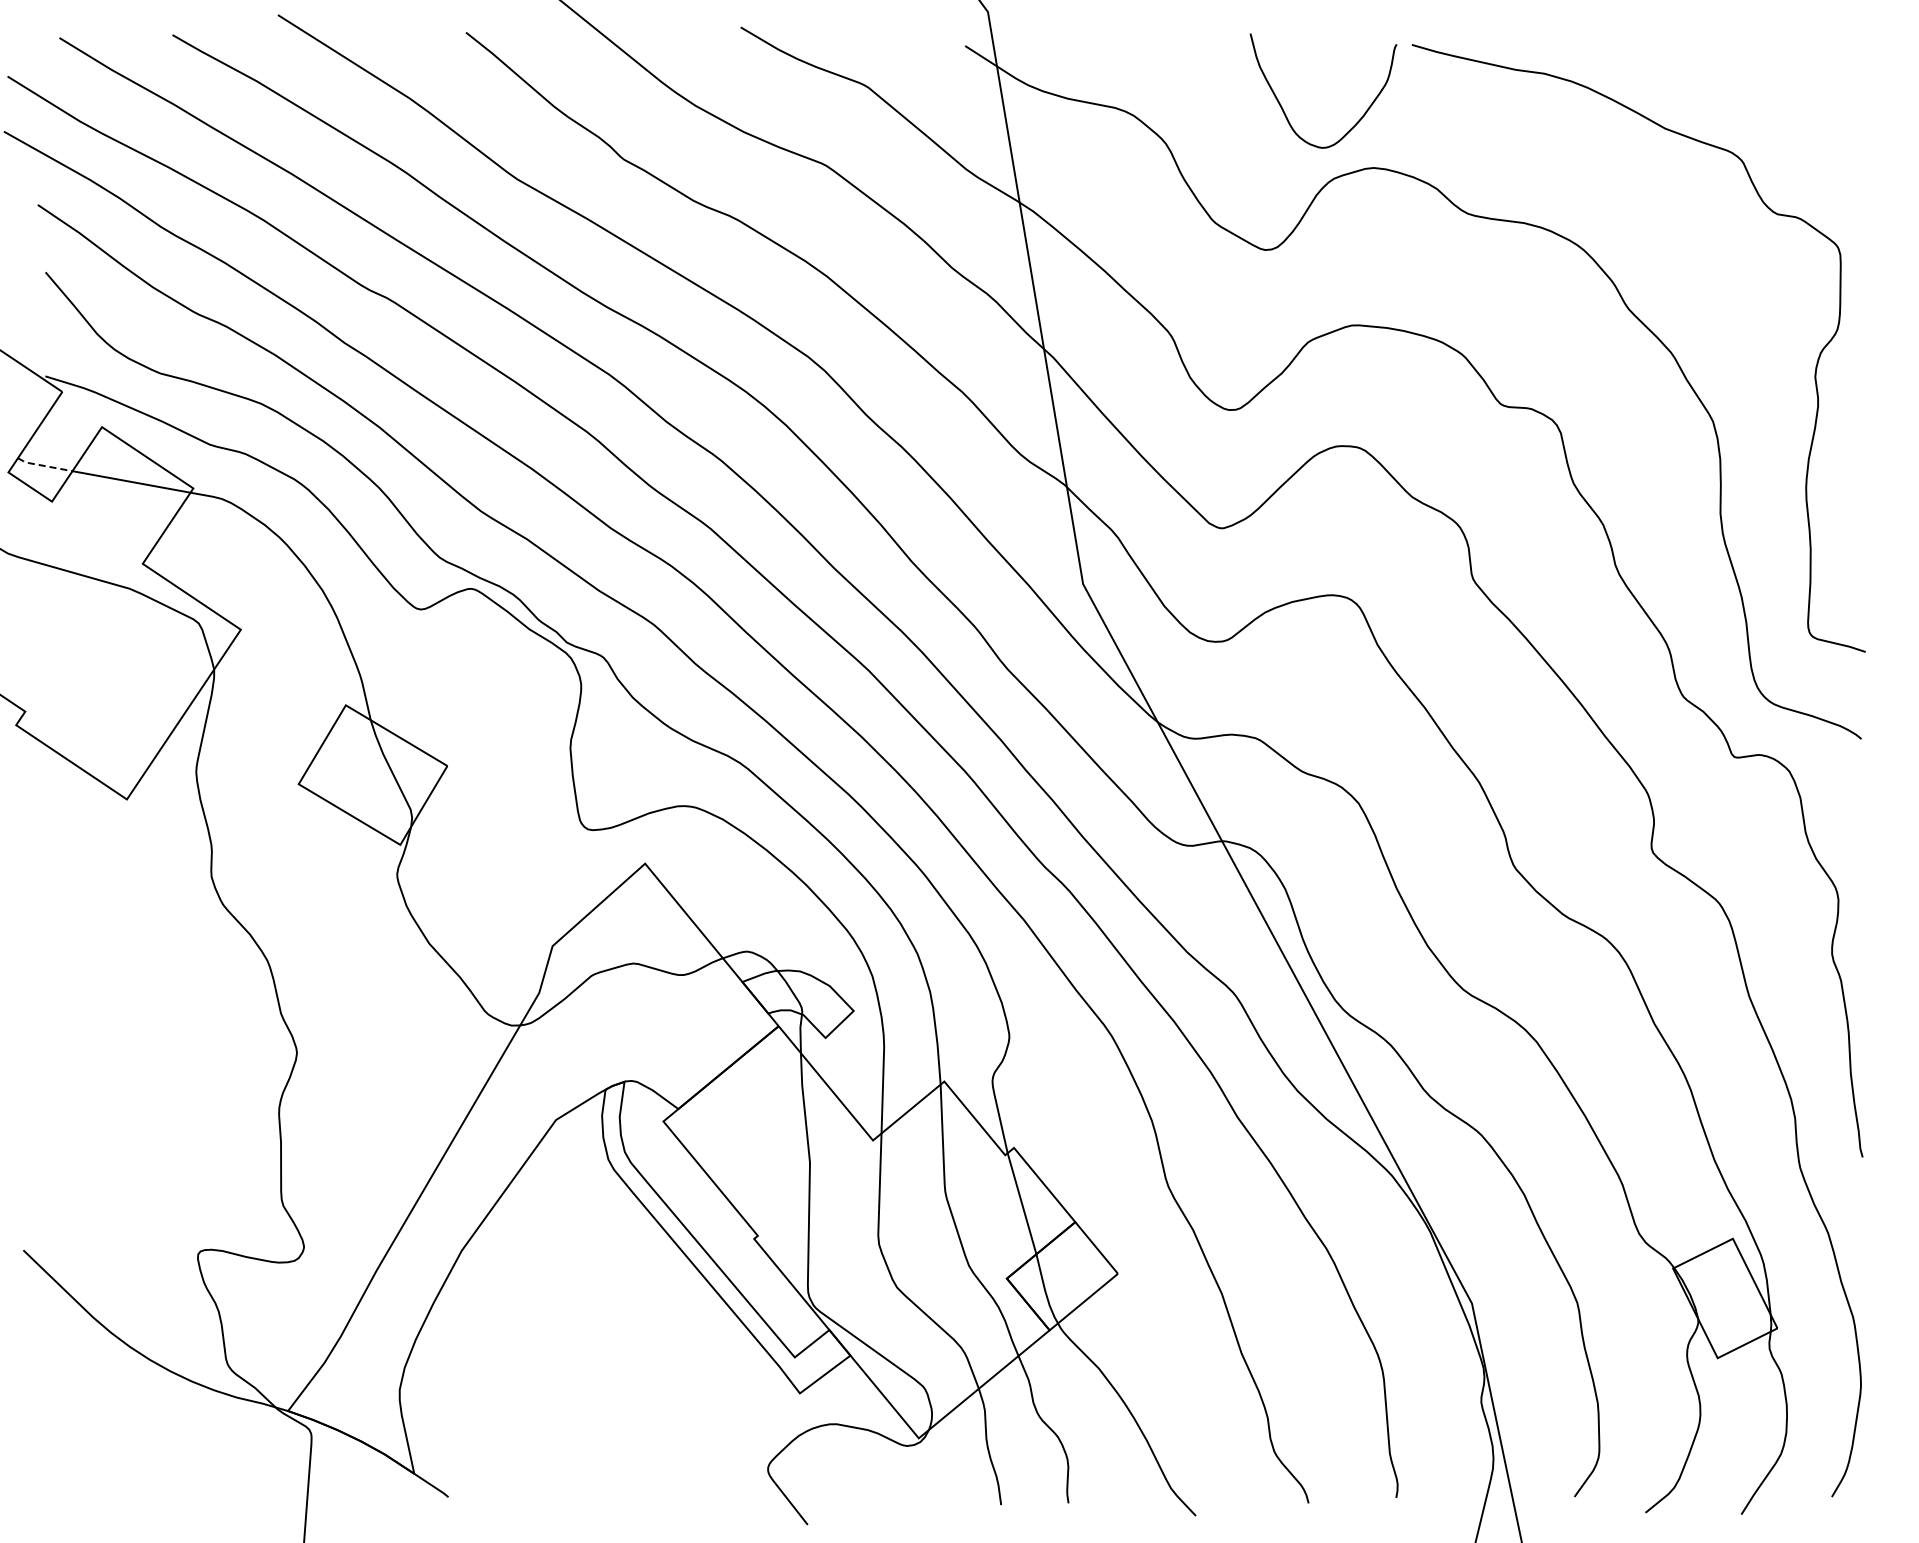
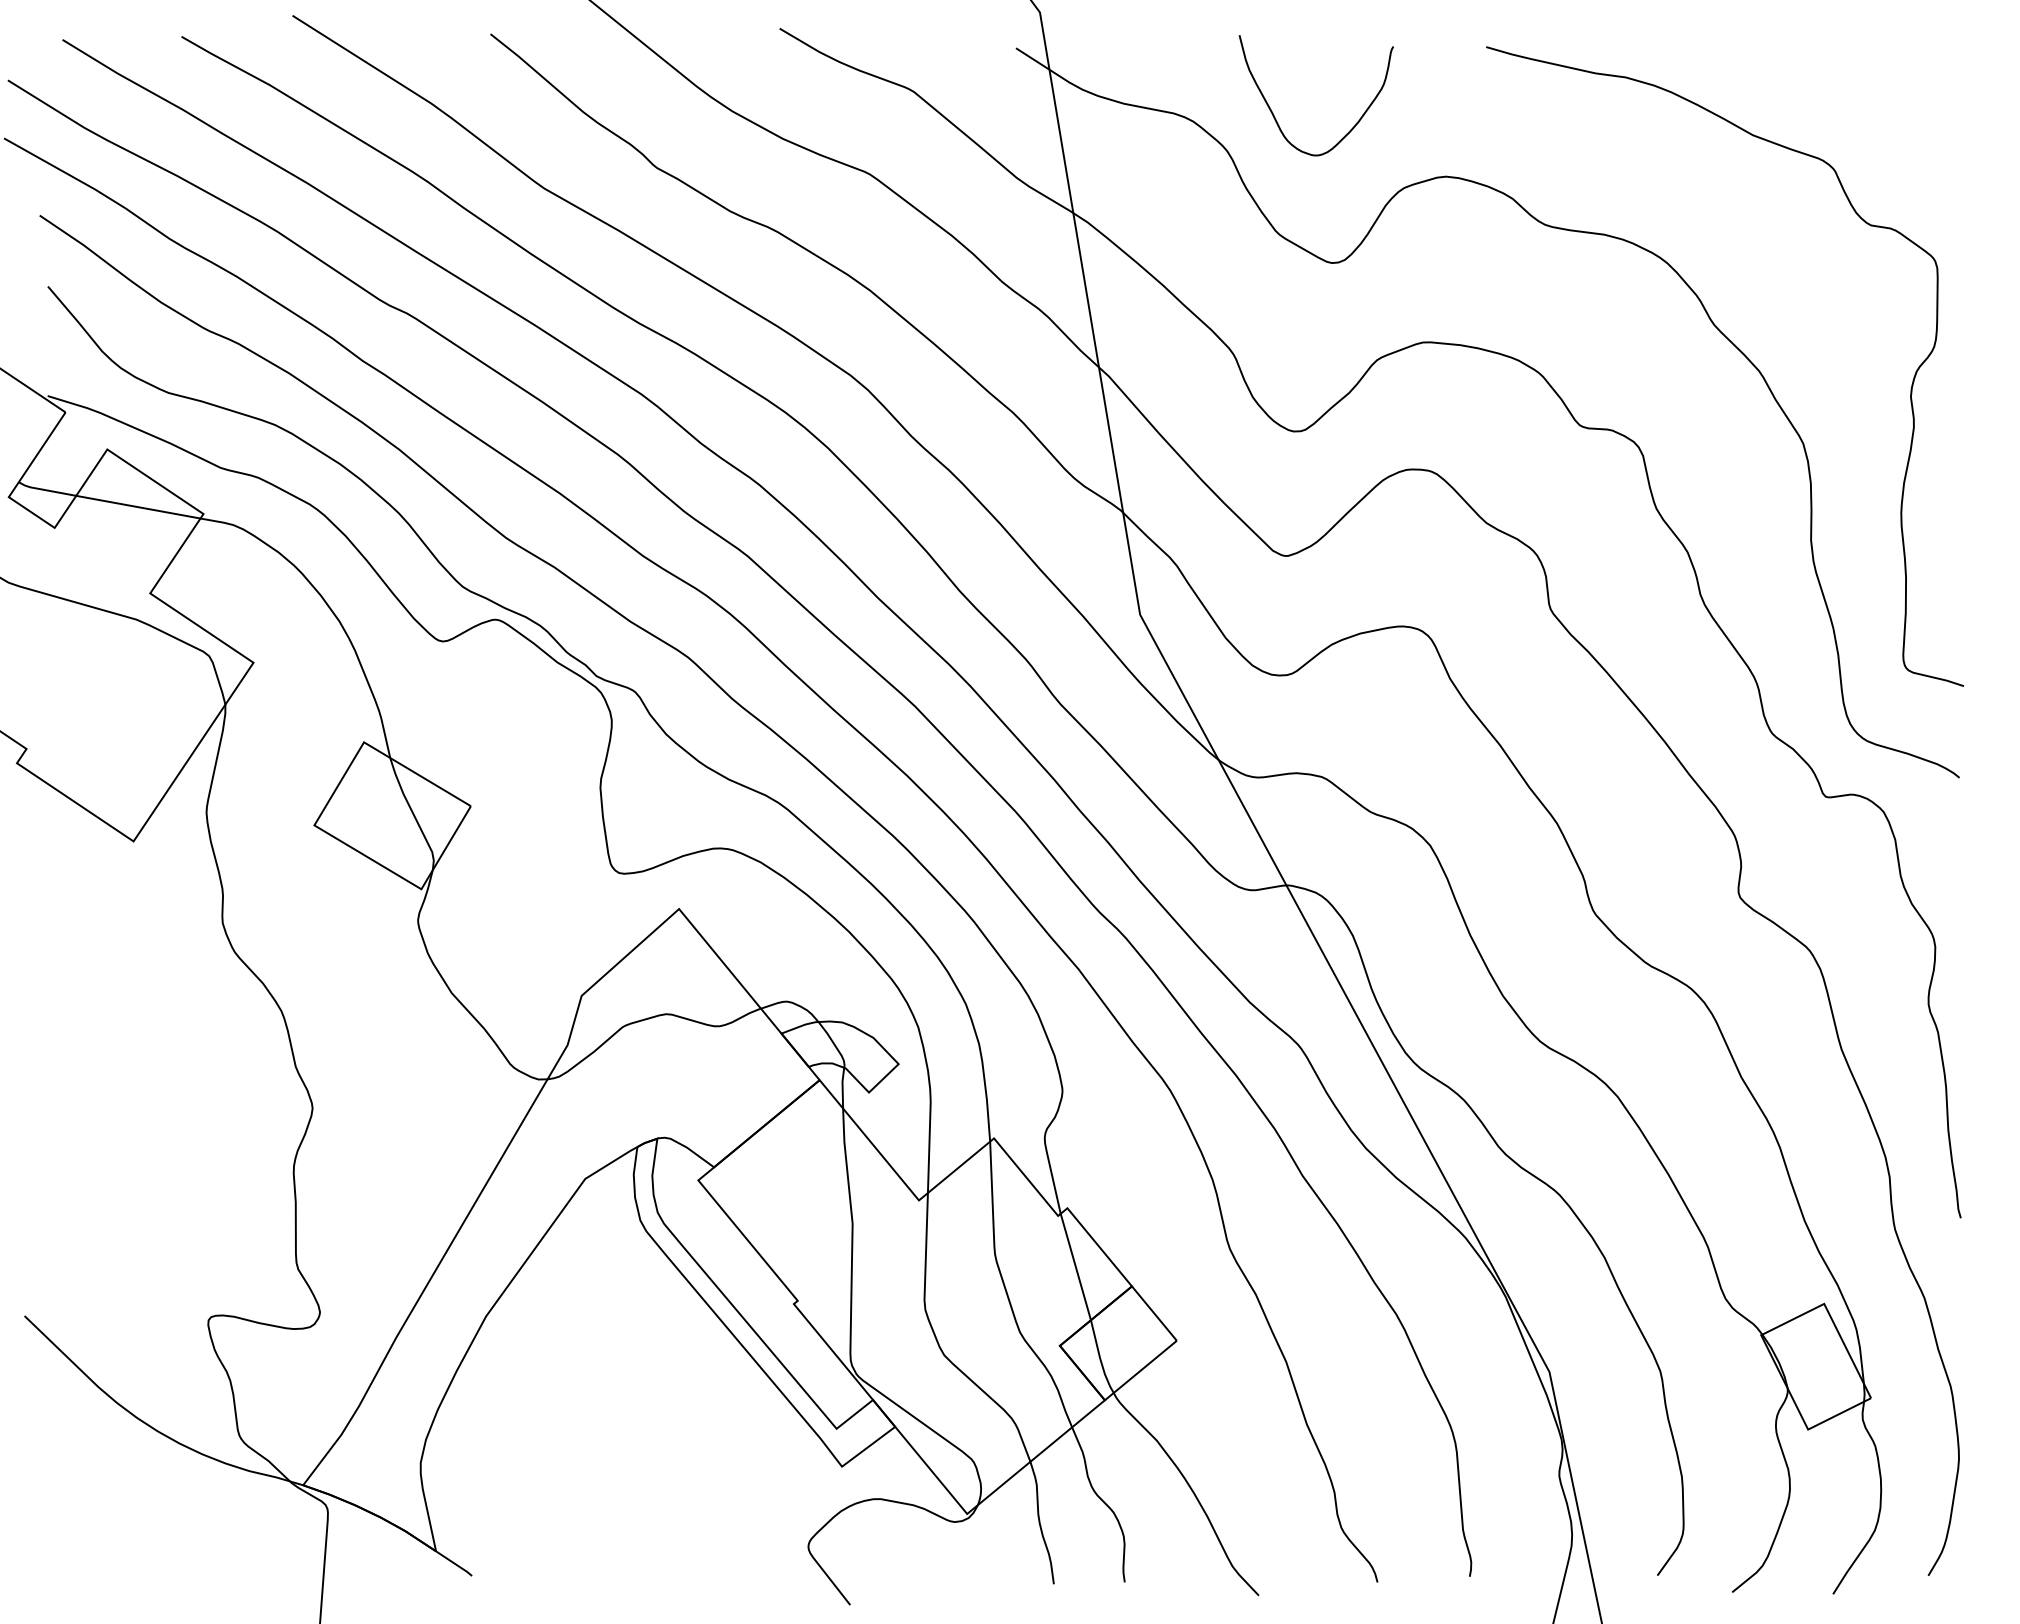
curve: (1284, 110) -> (1275, 116), moved
line: (43, 465) -> (45, 489), dashed -> solid

